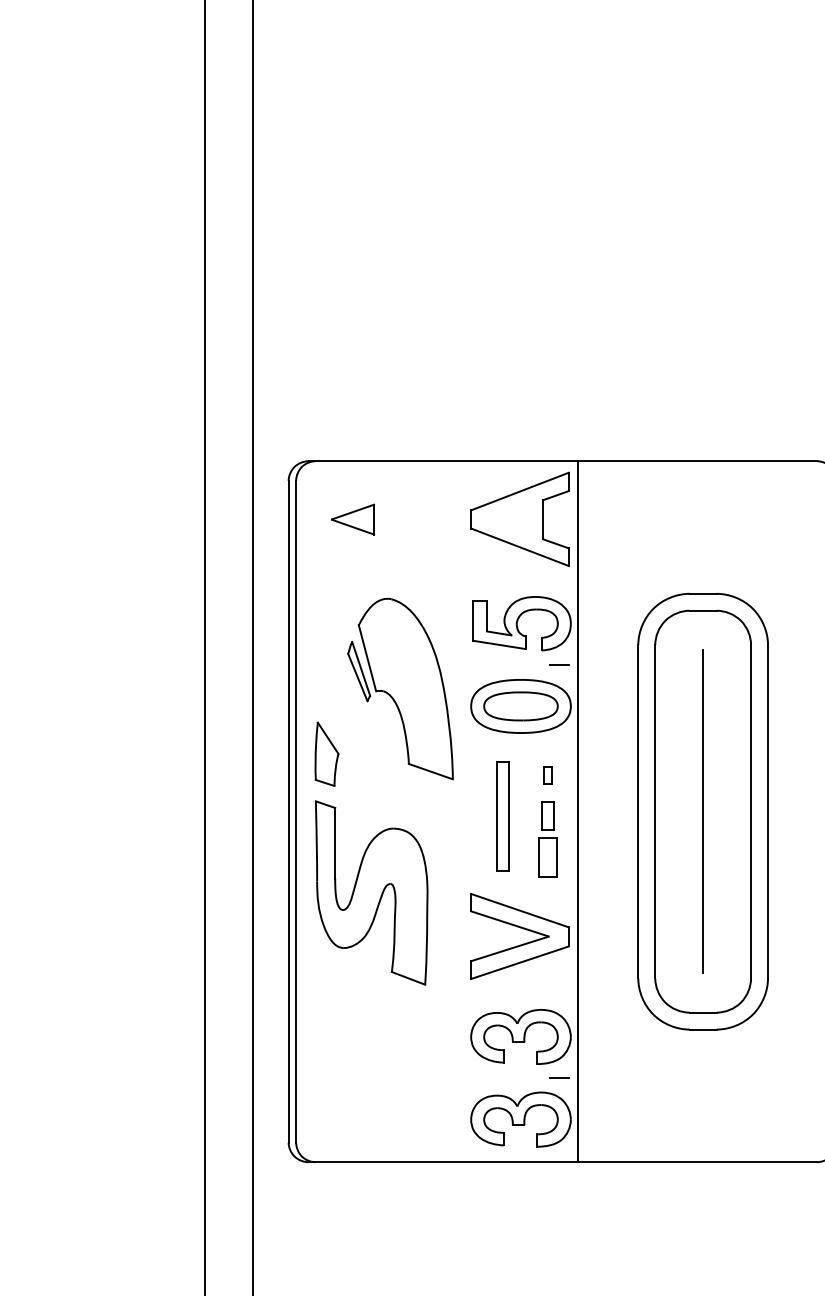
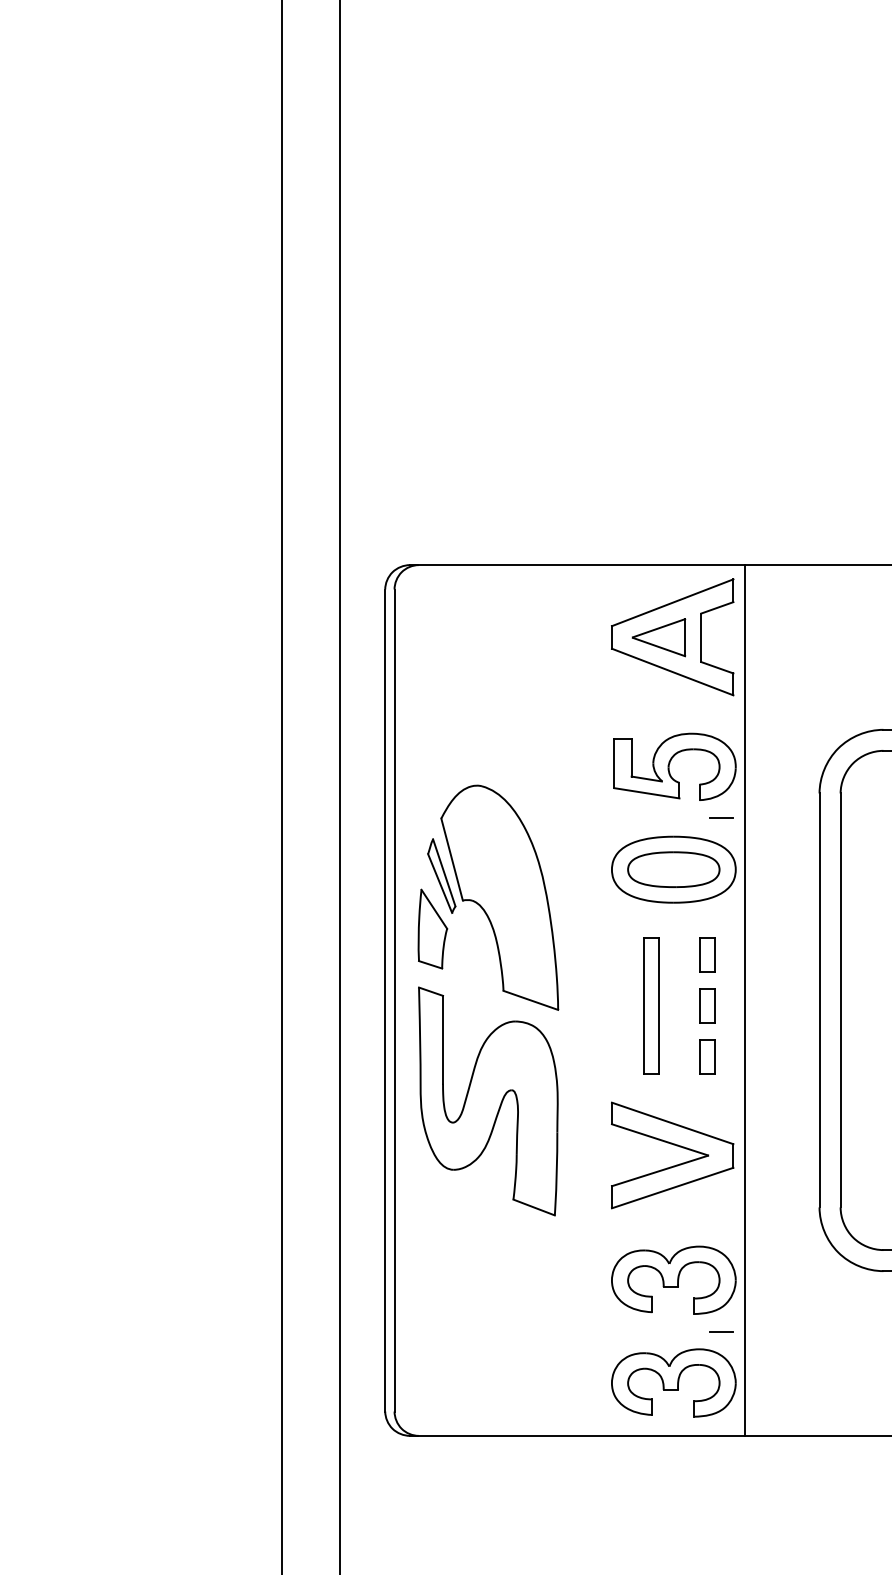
part: (353, 519) -> (659, 637), moved
part: (400, 688) -> (493, 897), moved
part: (547, 775) -> (706, 955), size x1.67
part: (547, 857) -> (706, 1057), size x0.71

